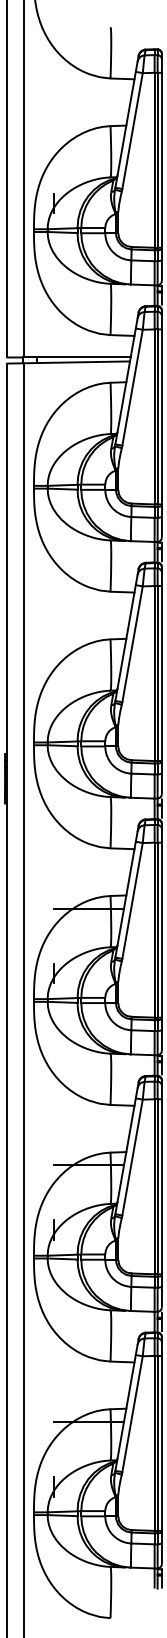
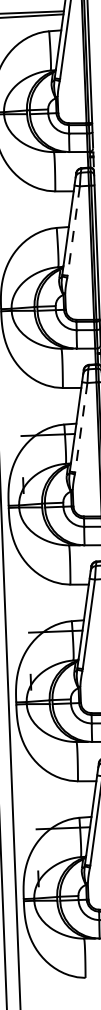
line: (132, 644) -> (73, 231), solid -> dashed
line: (132, 900) -> (81, 427), solid -> dashed

